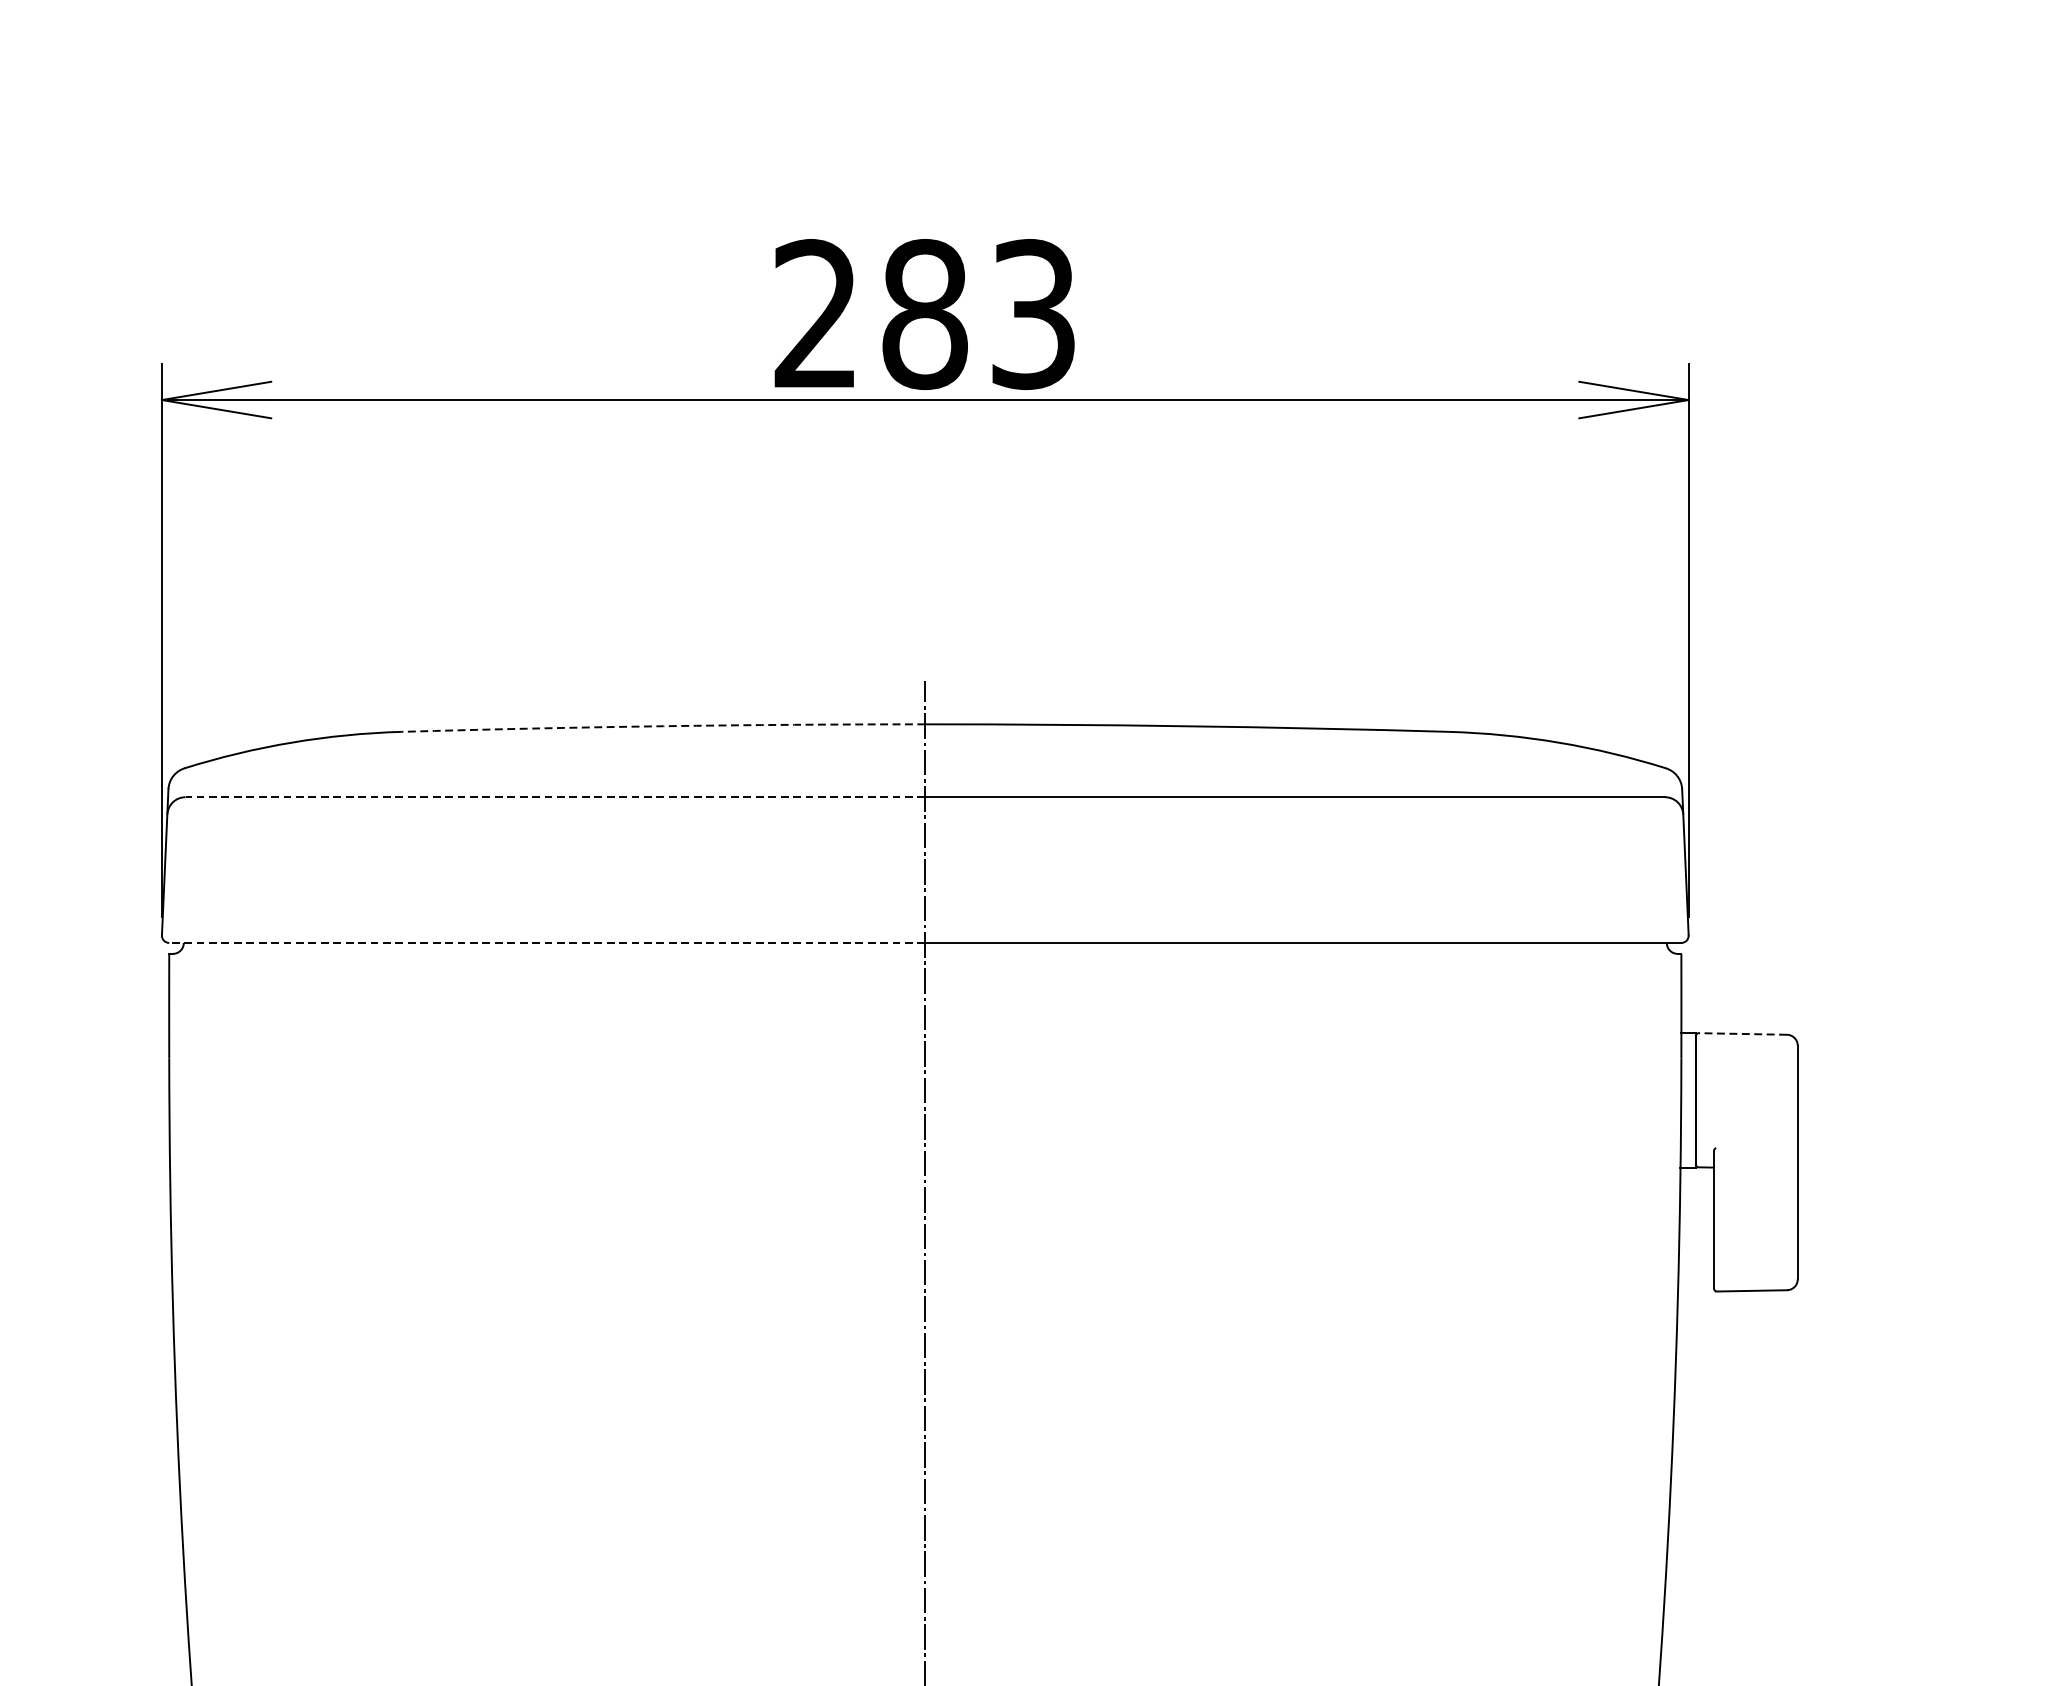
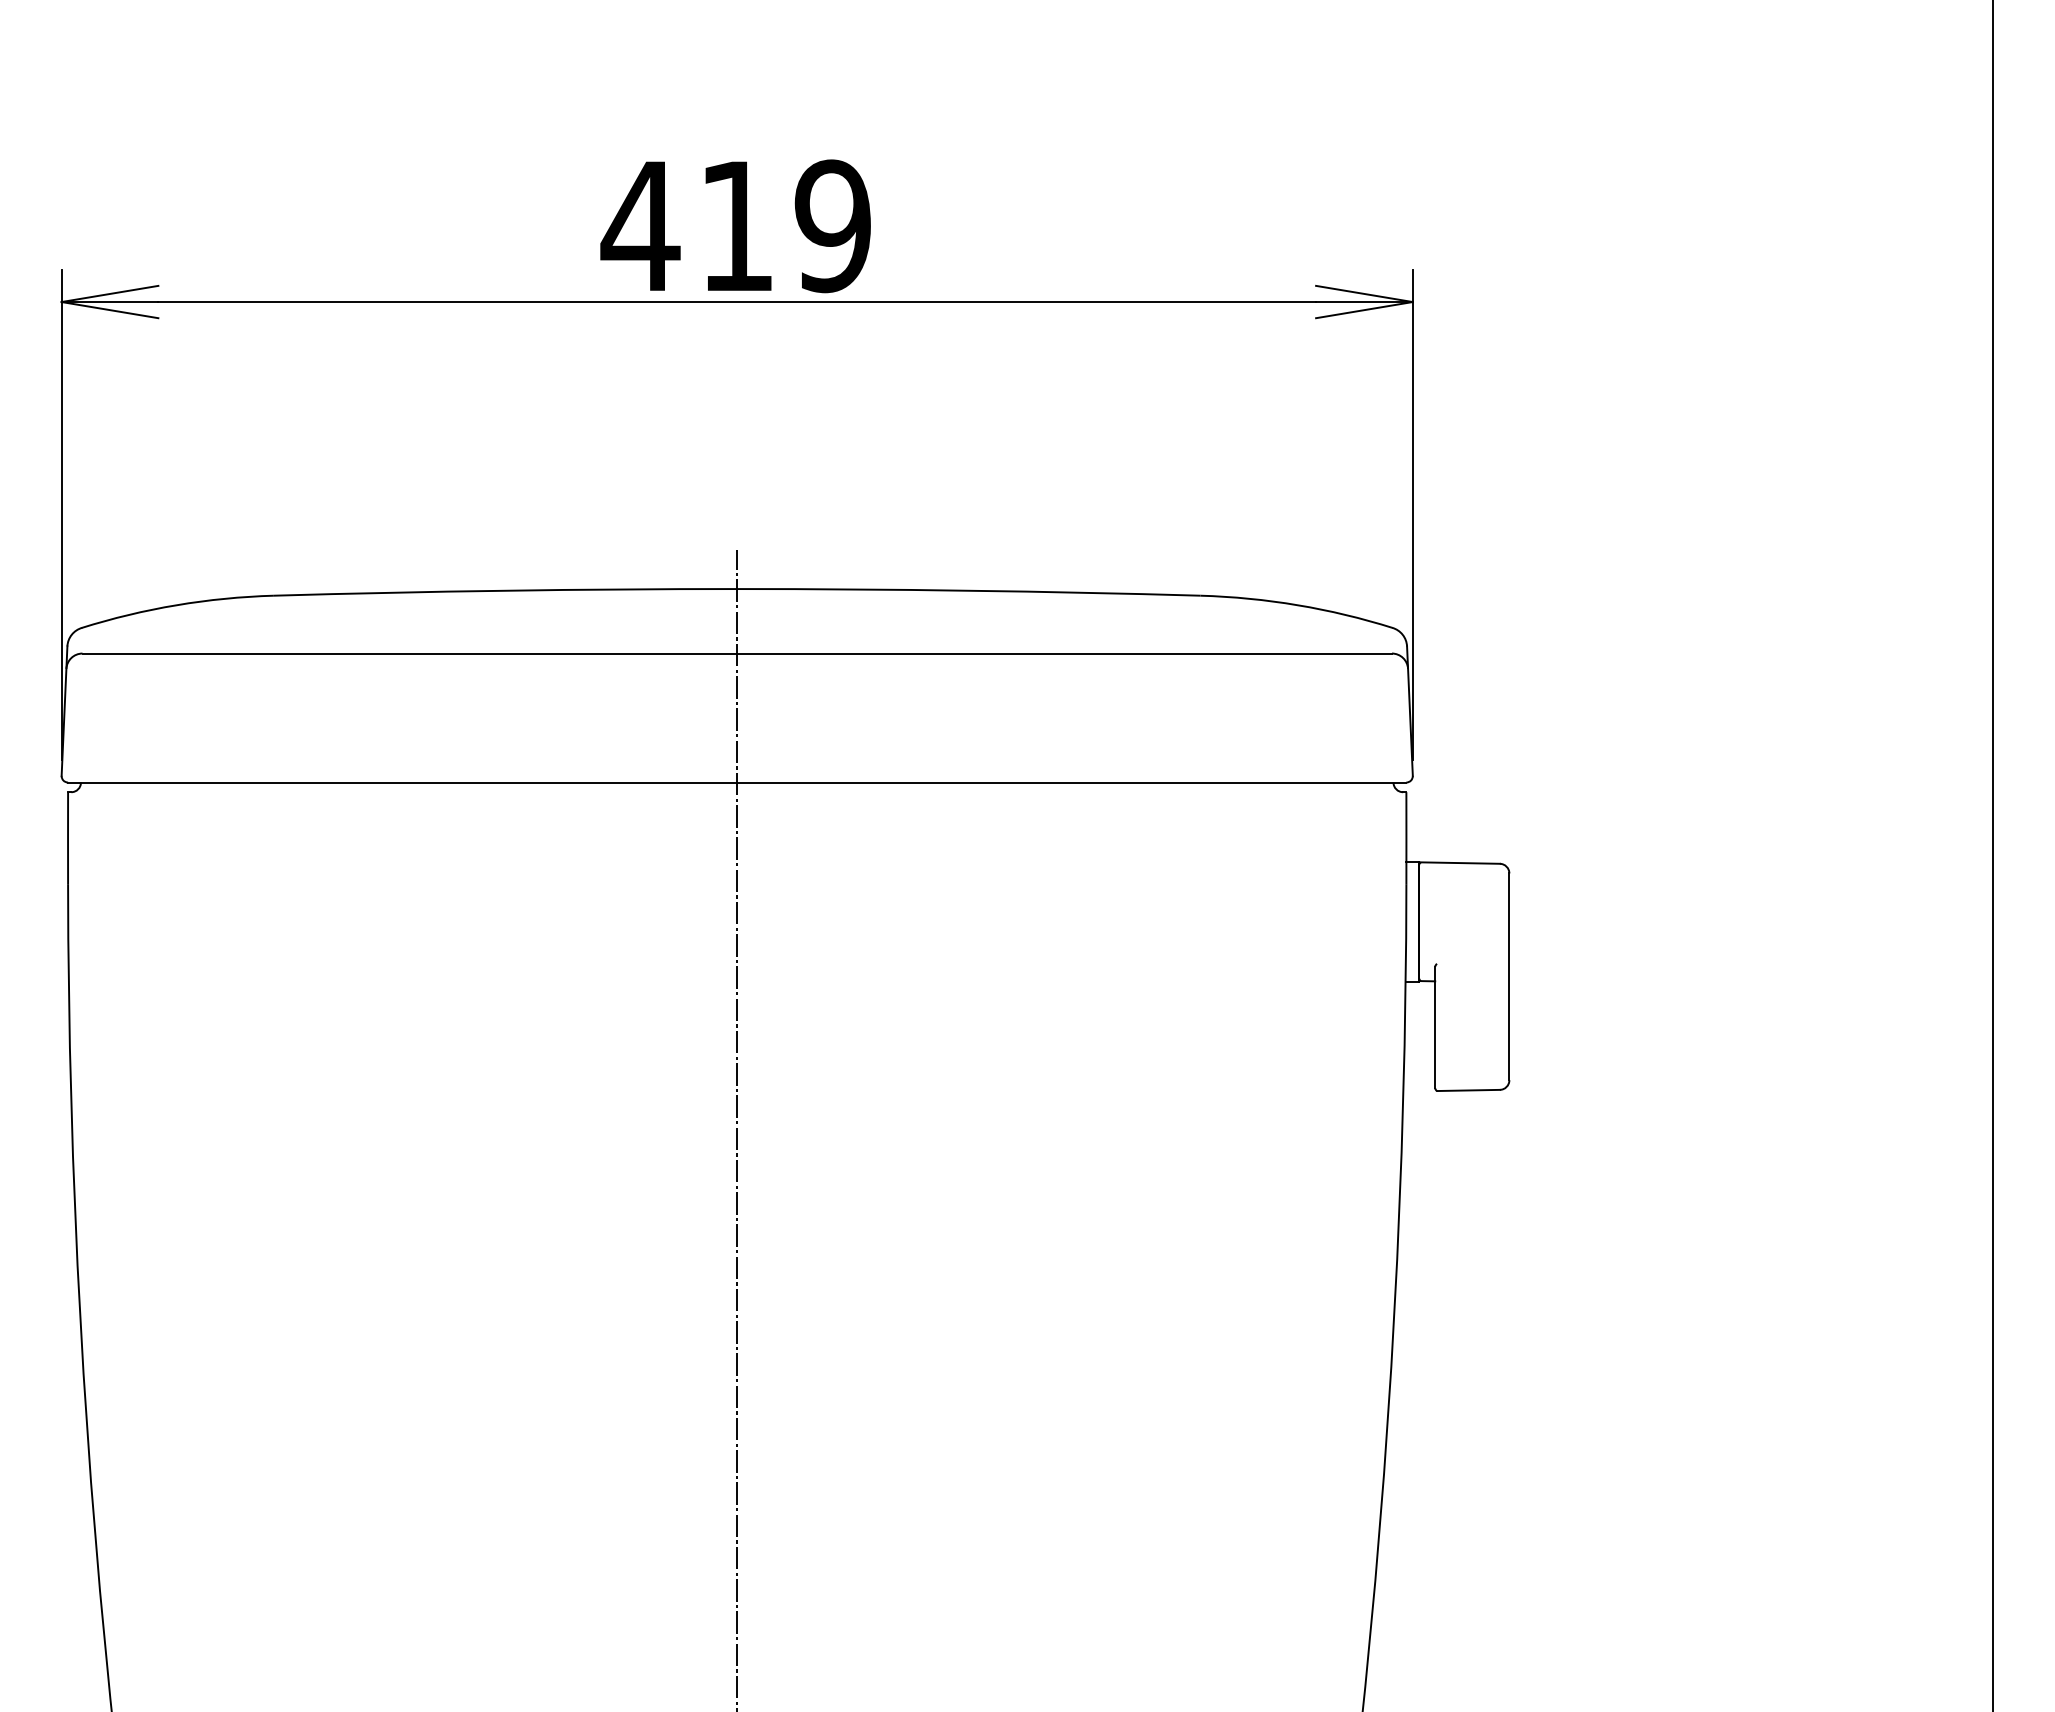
text: (923, 314) -> (735, 226), 283 -> 419
arc: (663, 725) -> (505, 590), dashed -> solid
line: (554, 797) -> (409, 653), dashed -> solid
line: (547, 942) -> (402, 782), dashed -> solid
line: (1741, 1034) -> (1459, 863), dashed -> solid

